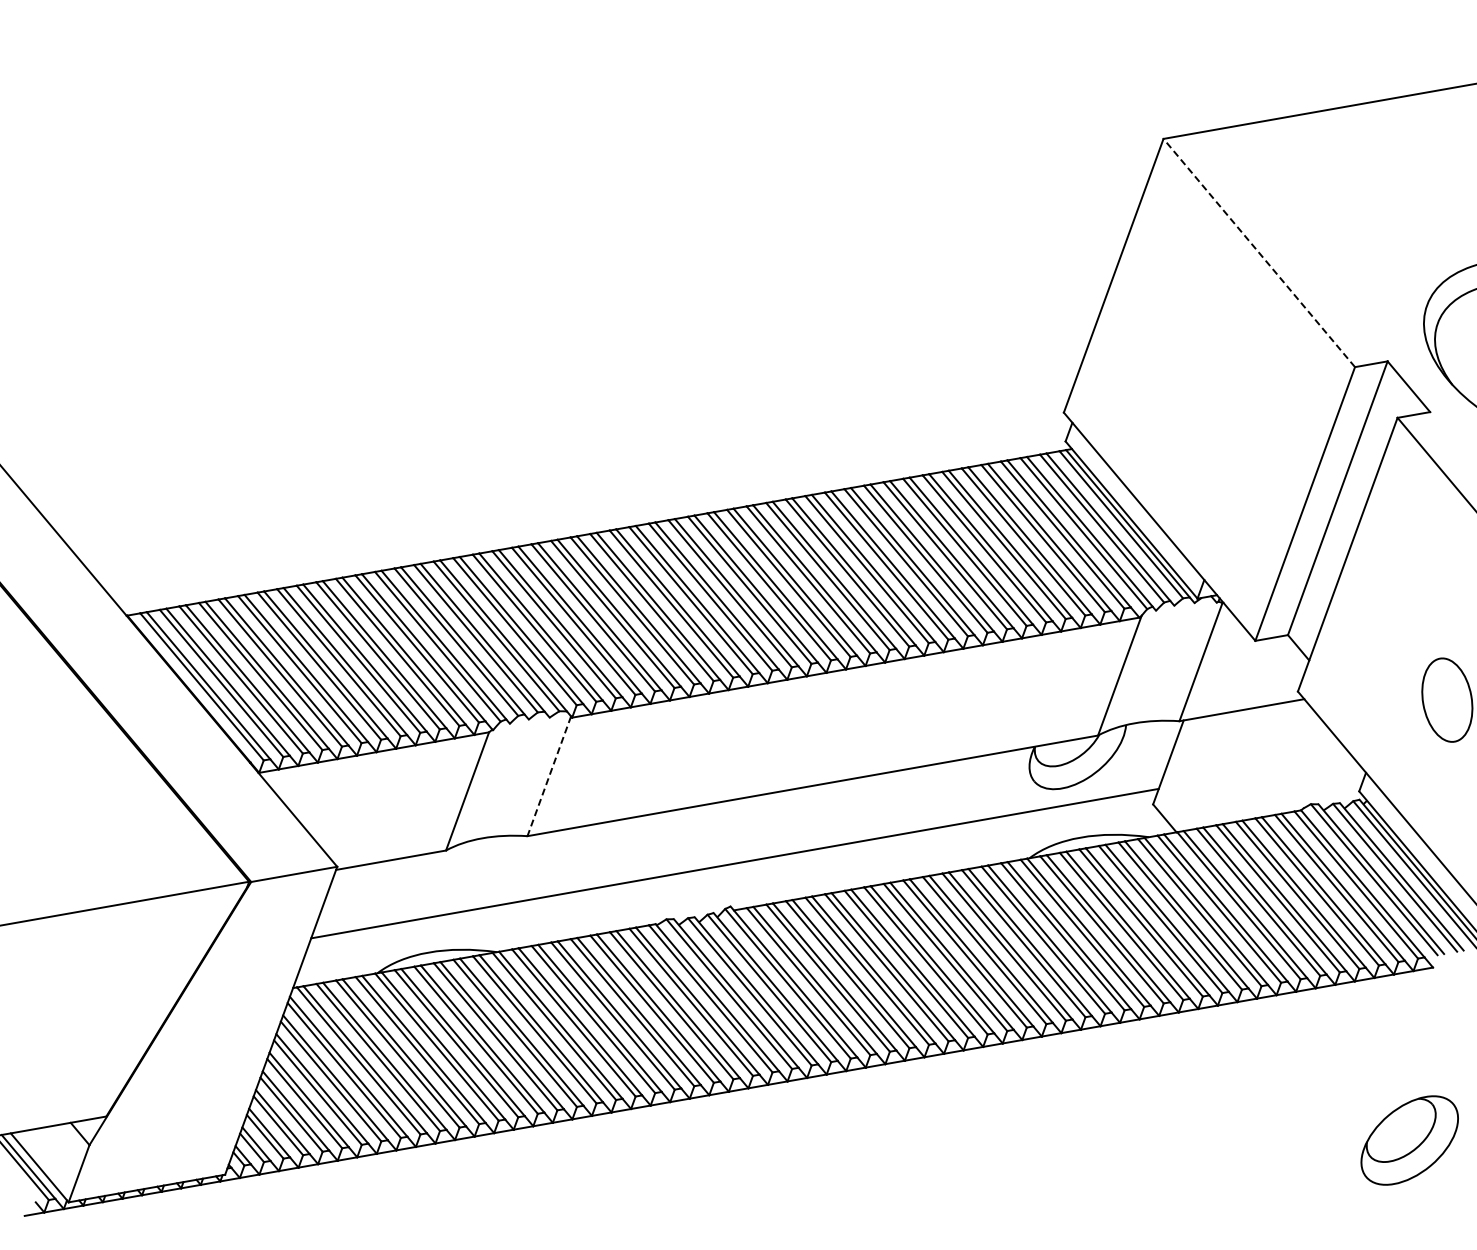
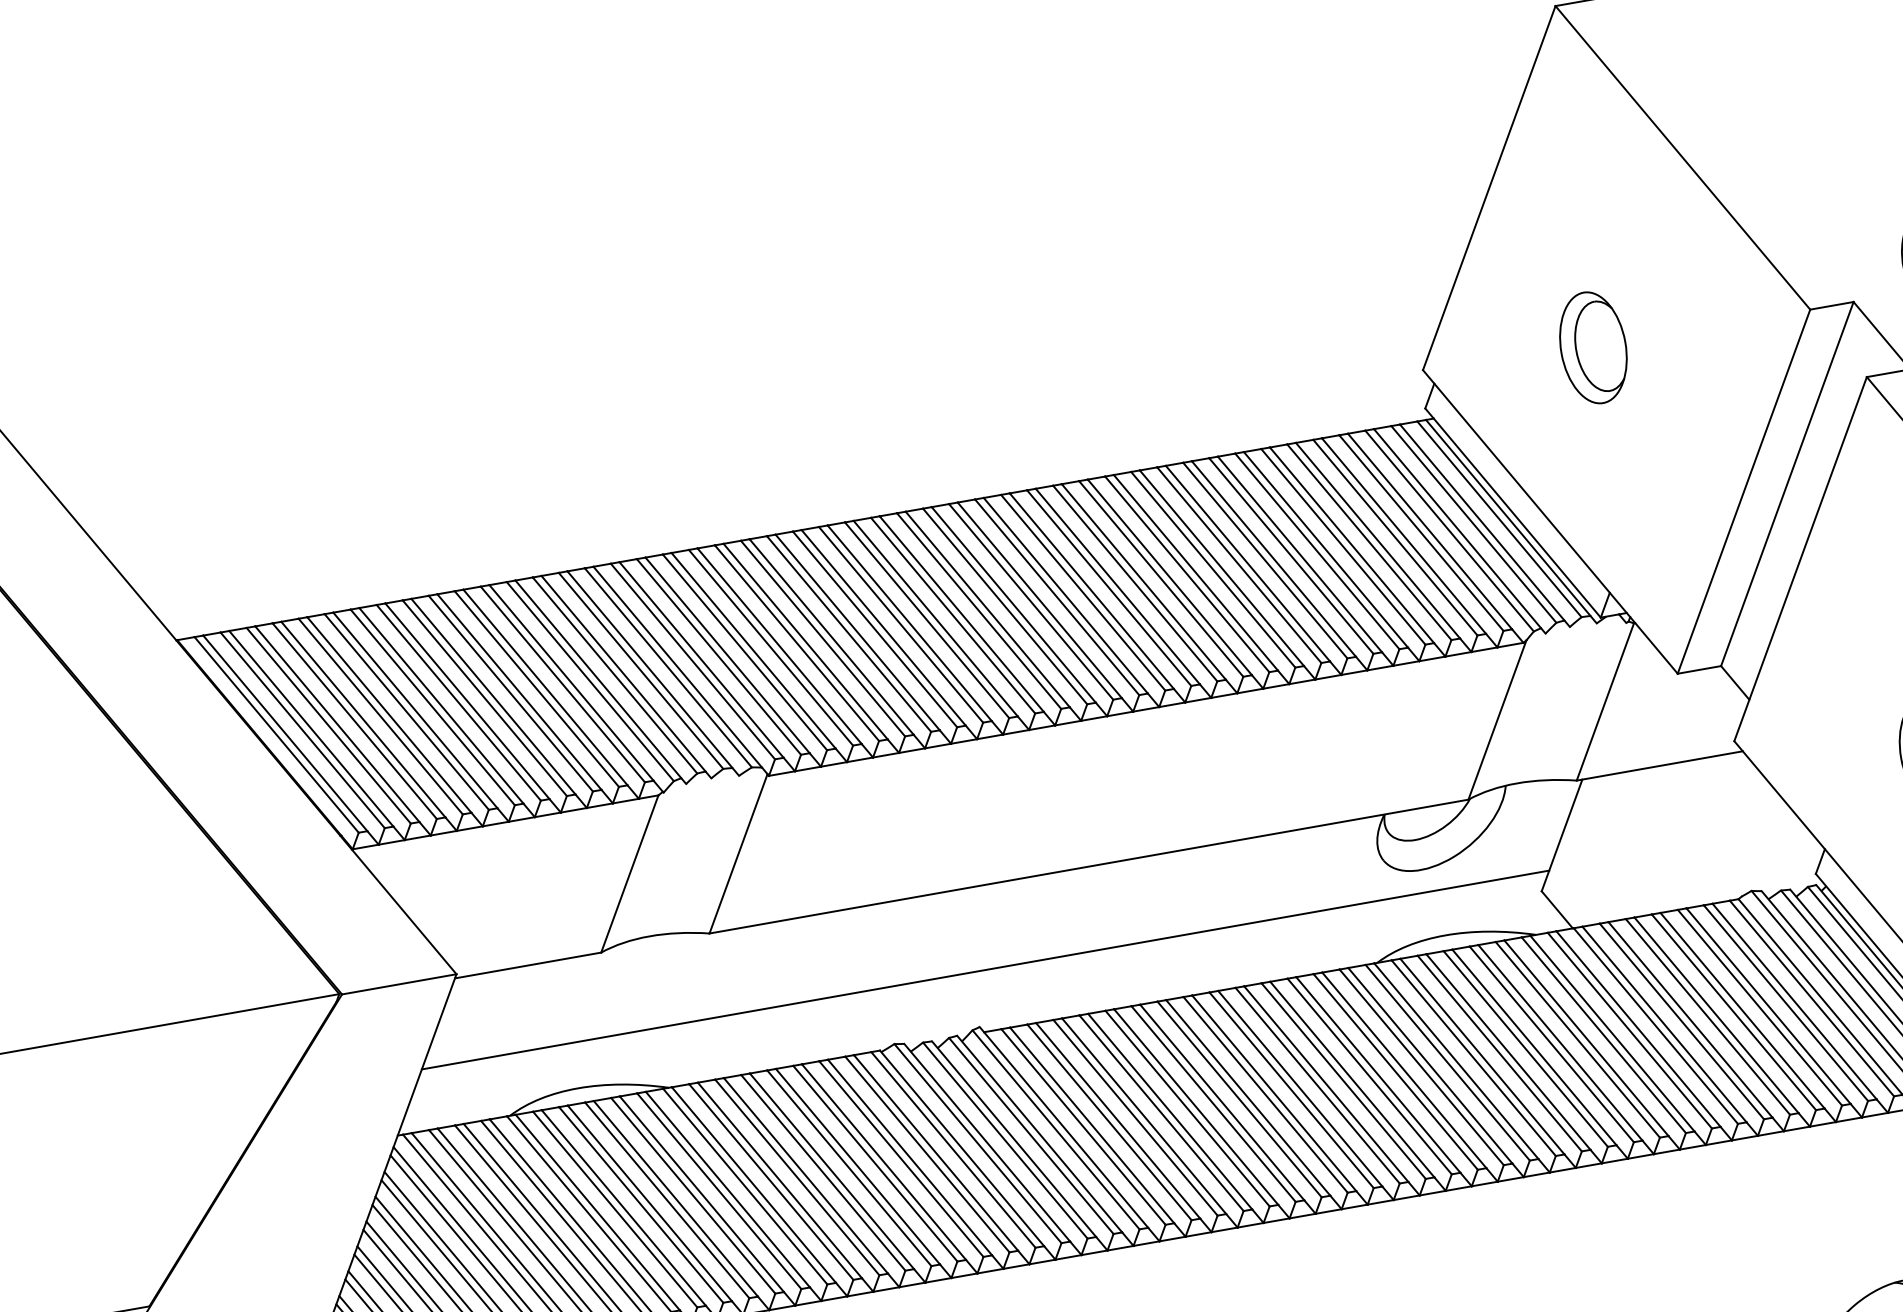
line: (1259, 253) -> (1683, 158), dashed -> solid
part: (1191, 395) -> (1592, 347), added
line: (549, 776) -> (738, 854), dashed -> solid

